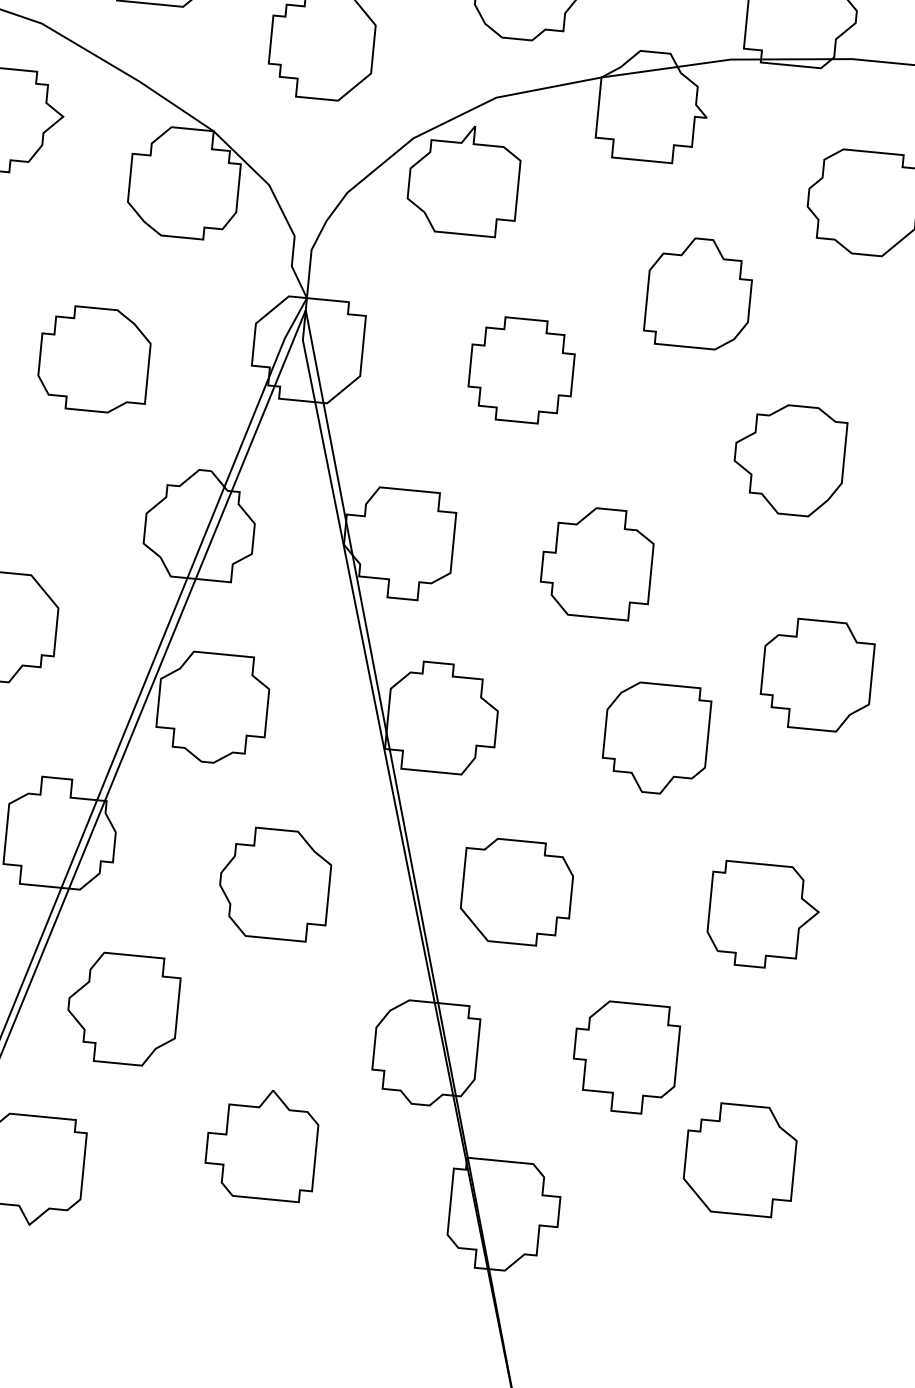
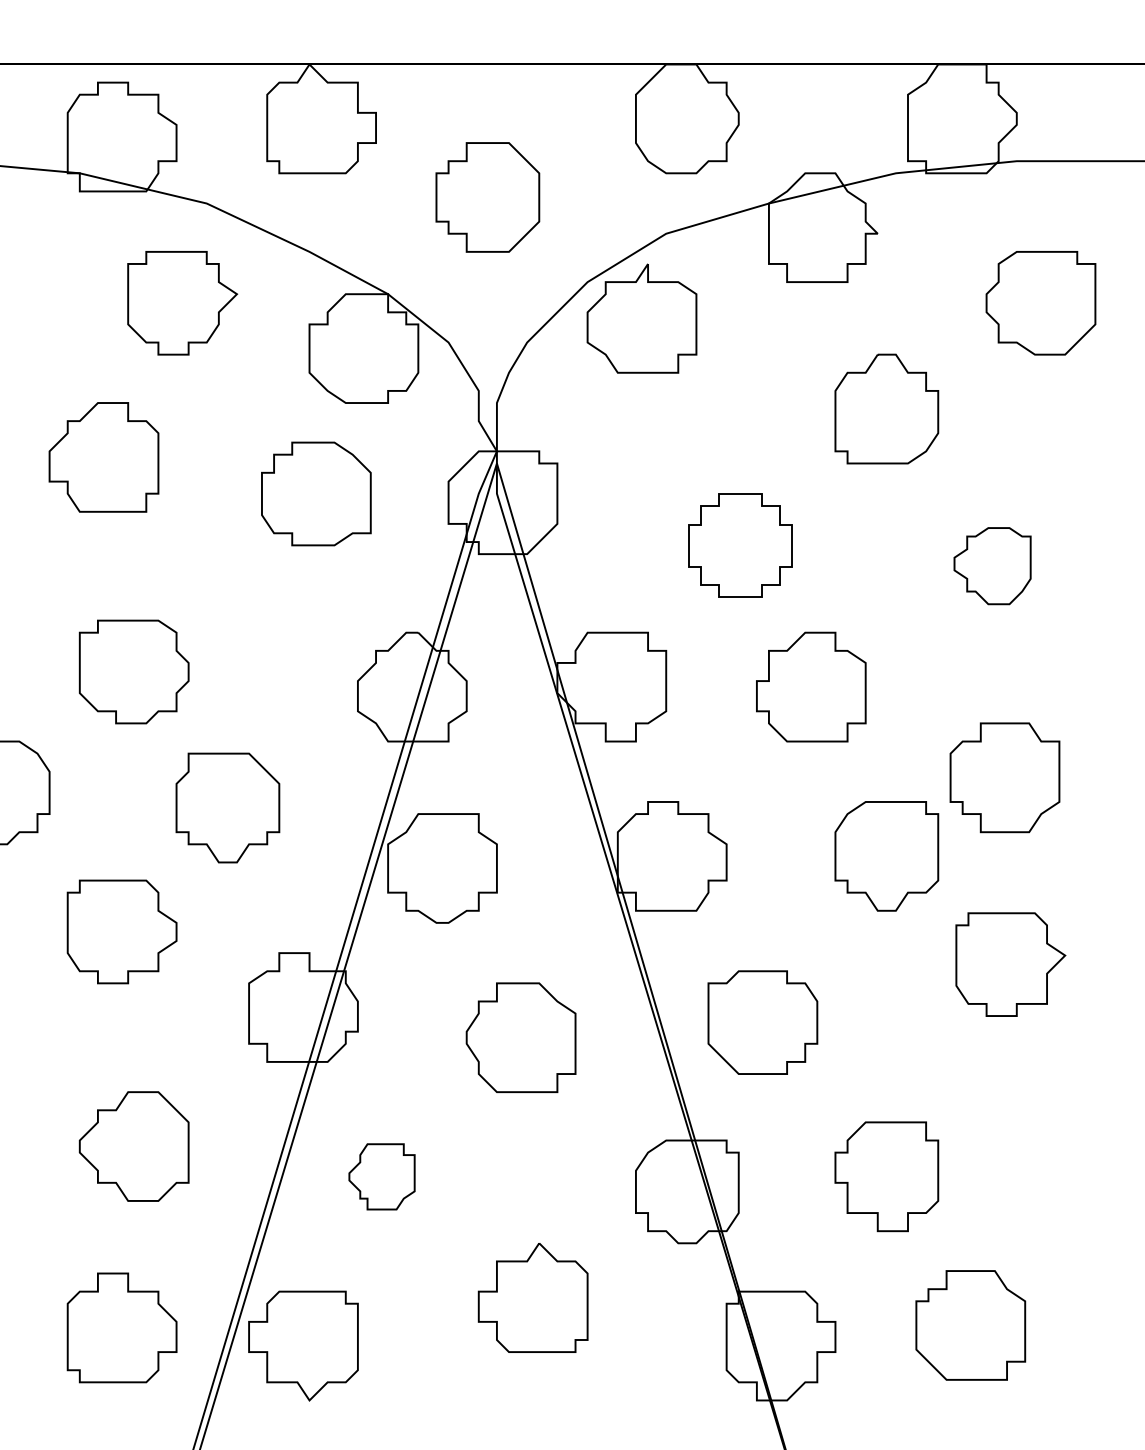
part: (94, 359) -> (316, 493), moved
part: (521, 370) -> (740, 545), moved
part: (789, 459) -> (992, 565), size x0.7
part: (816, 674) -> (1004, 777), moved
part: (763, 915) -> (1010, 964), moved
part: (122, 1008) -> (381, 1176), size x0.6
part: (739, 1159) -> (970, 1325), moved

